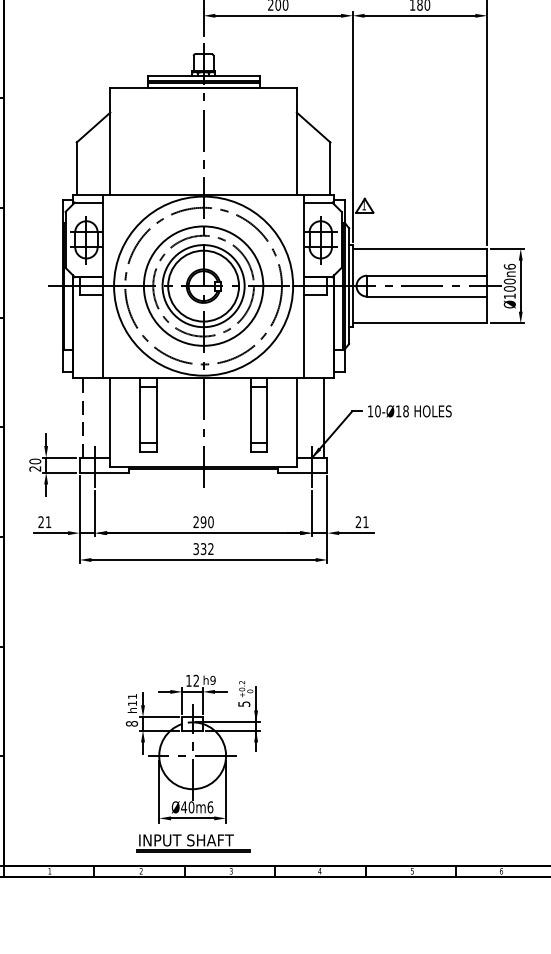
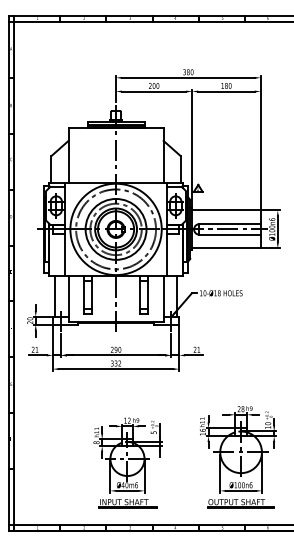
line: (82, 417) -> (54, 296), dashed -> solid
part: (443, 733) -> (238, 457), added
part: (192, 762) -> (127, 462), moved

